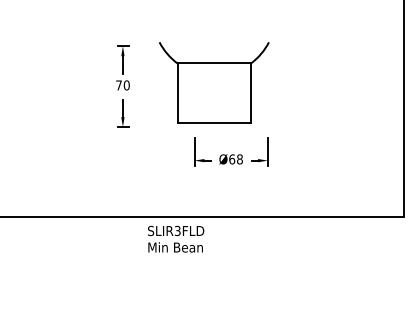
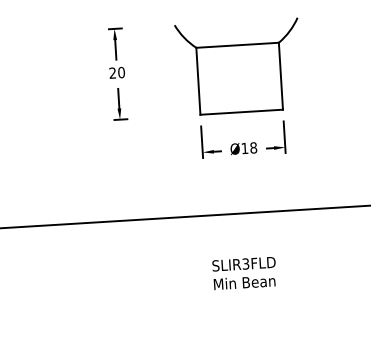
part: (214, 82) -> (239, 66), moved
text: (118, 85) -> (112, 73), 70 -> 20
text: (232, 159) -> (245, 148), Ø68 -> Ø18
text: (176, 238) -> (245, 272), moved

